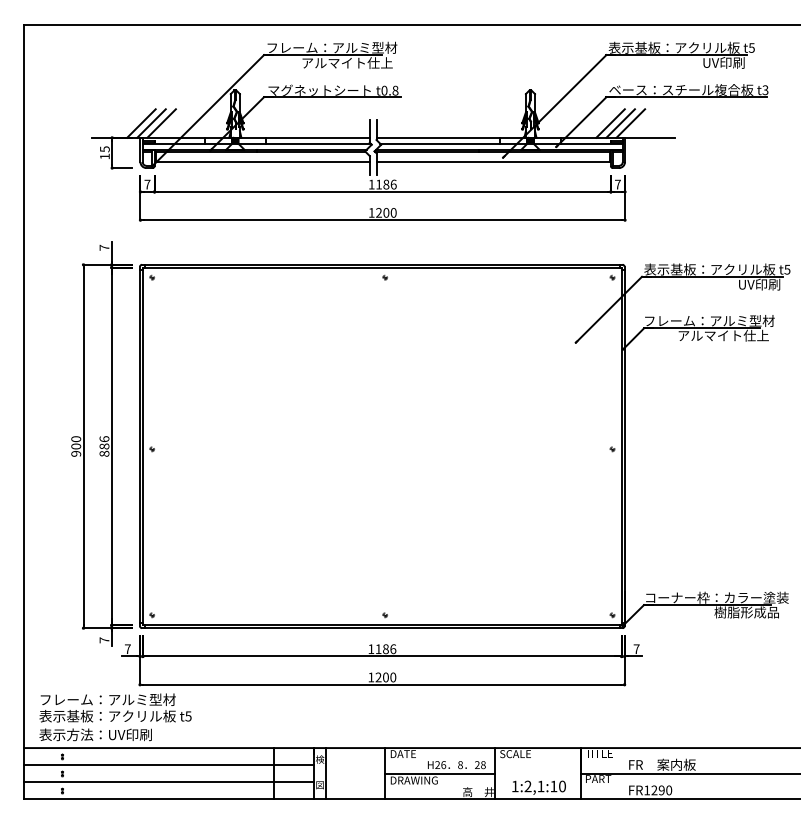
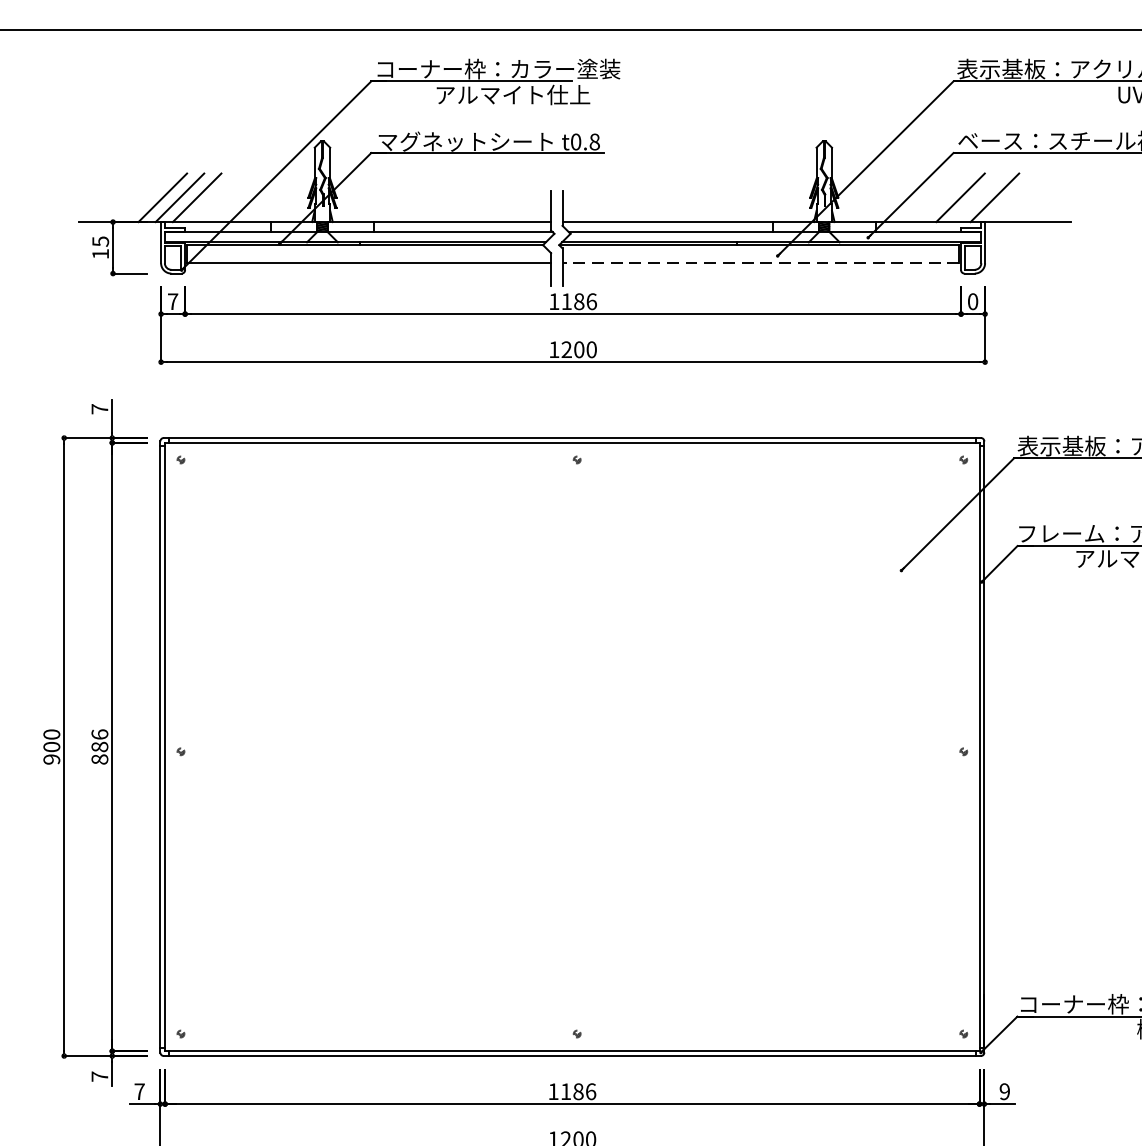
text: (338, 47) -> (497, 68), フレーム：アルミ型材 -> コーナー枠：カラー塗装
line: (620, 123) -> (977, 197), removed
line: (493, 161) -> (761, 262), solid -> dashed
text: (617, 184) -> (972, 301), 7 -> 0
text: (636, 649) -> (1004, 1092), 7 -> 9

